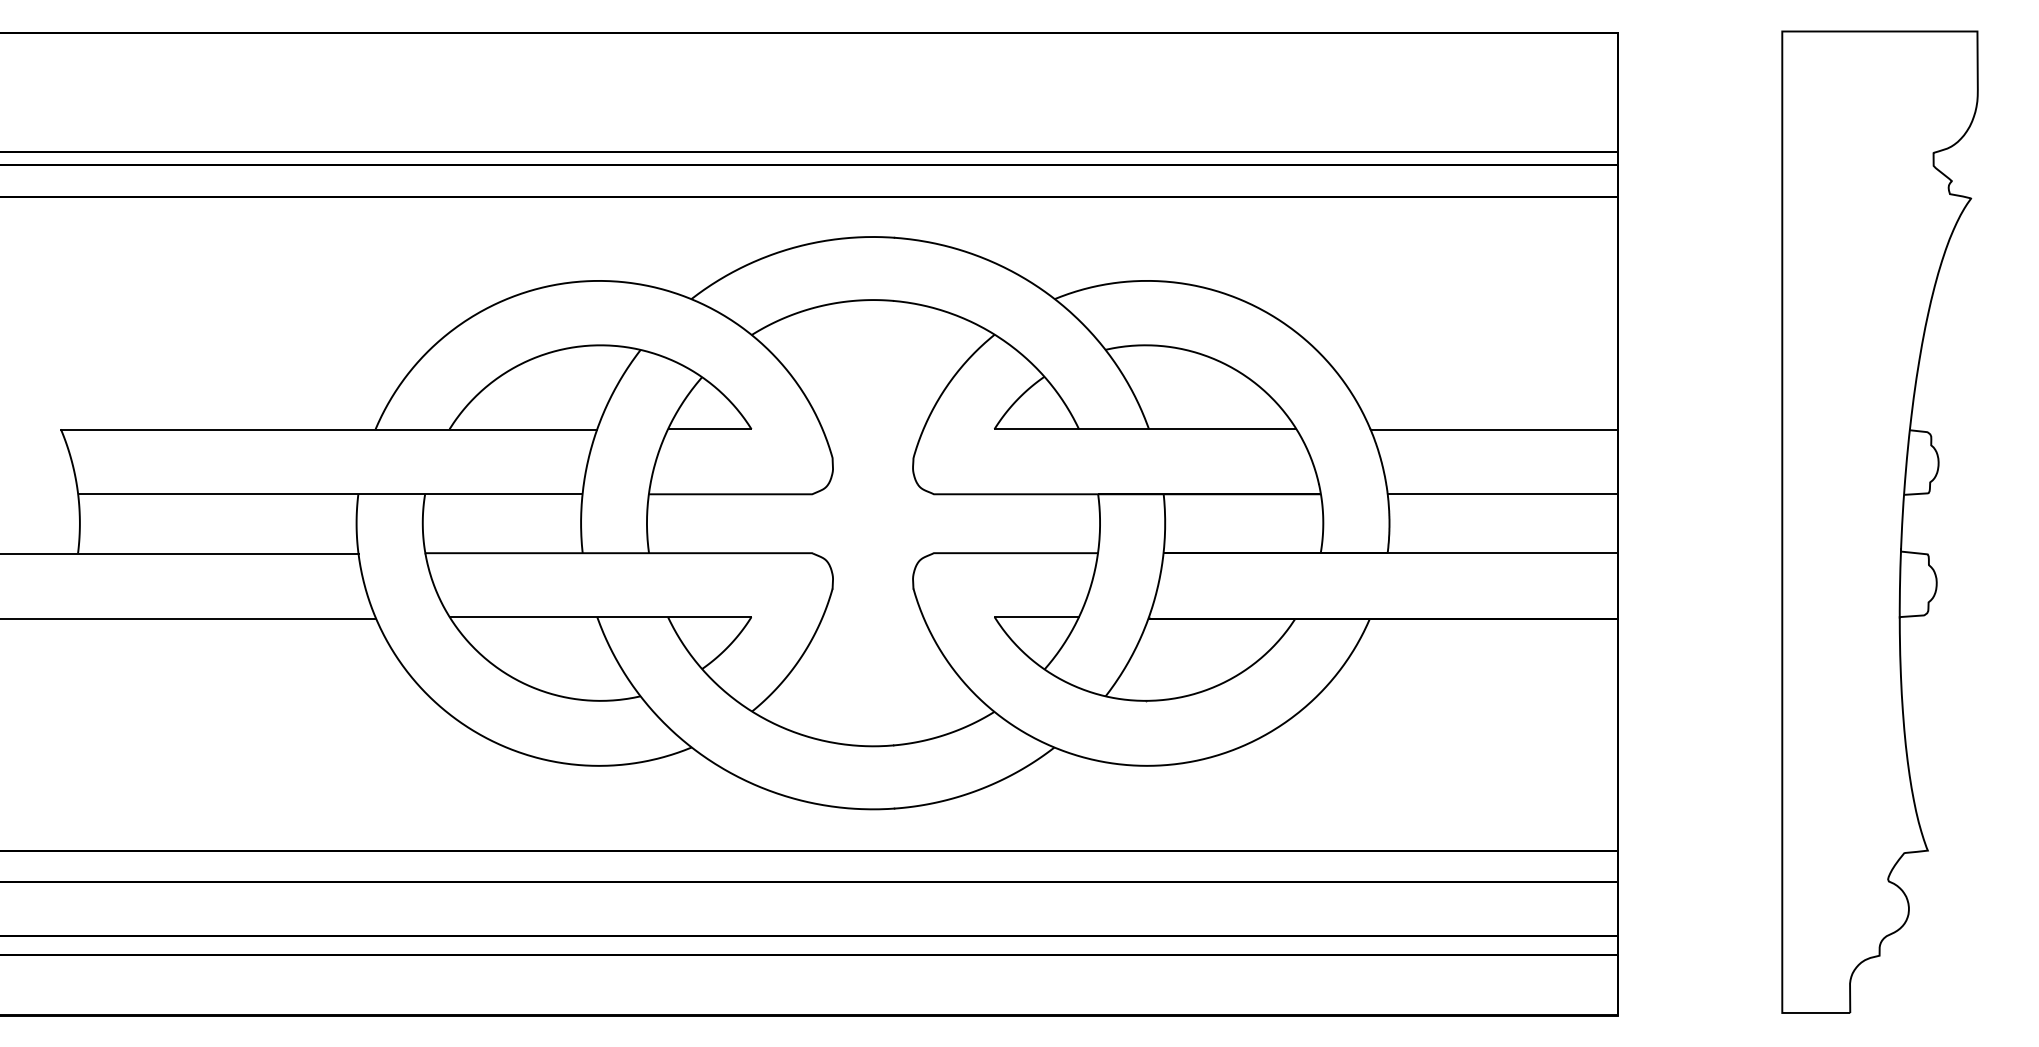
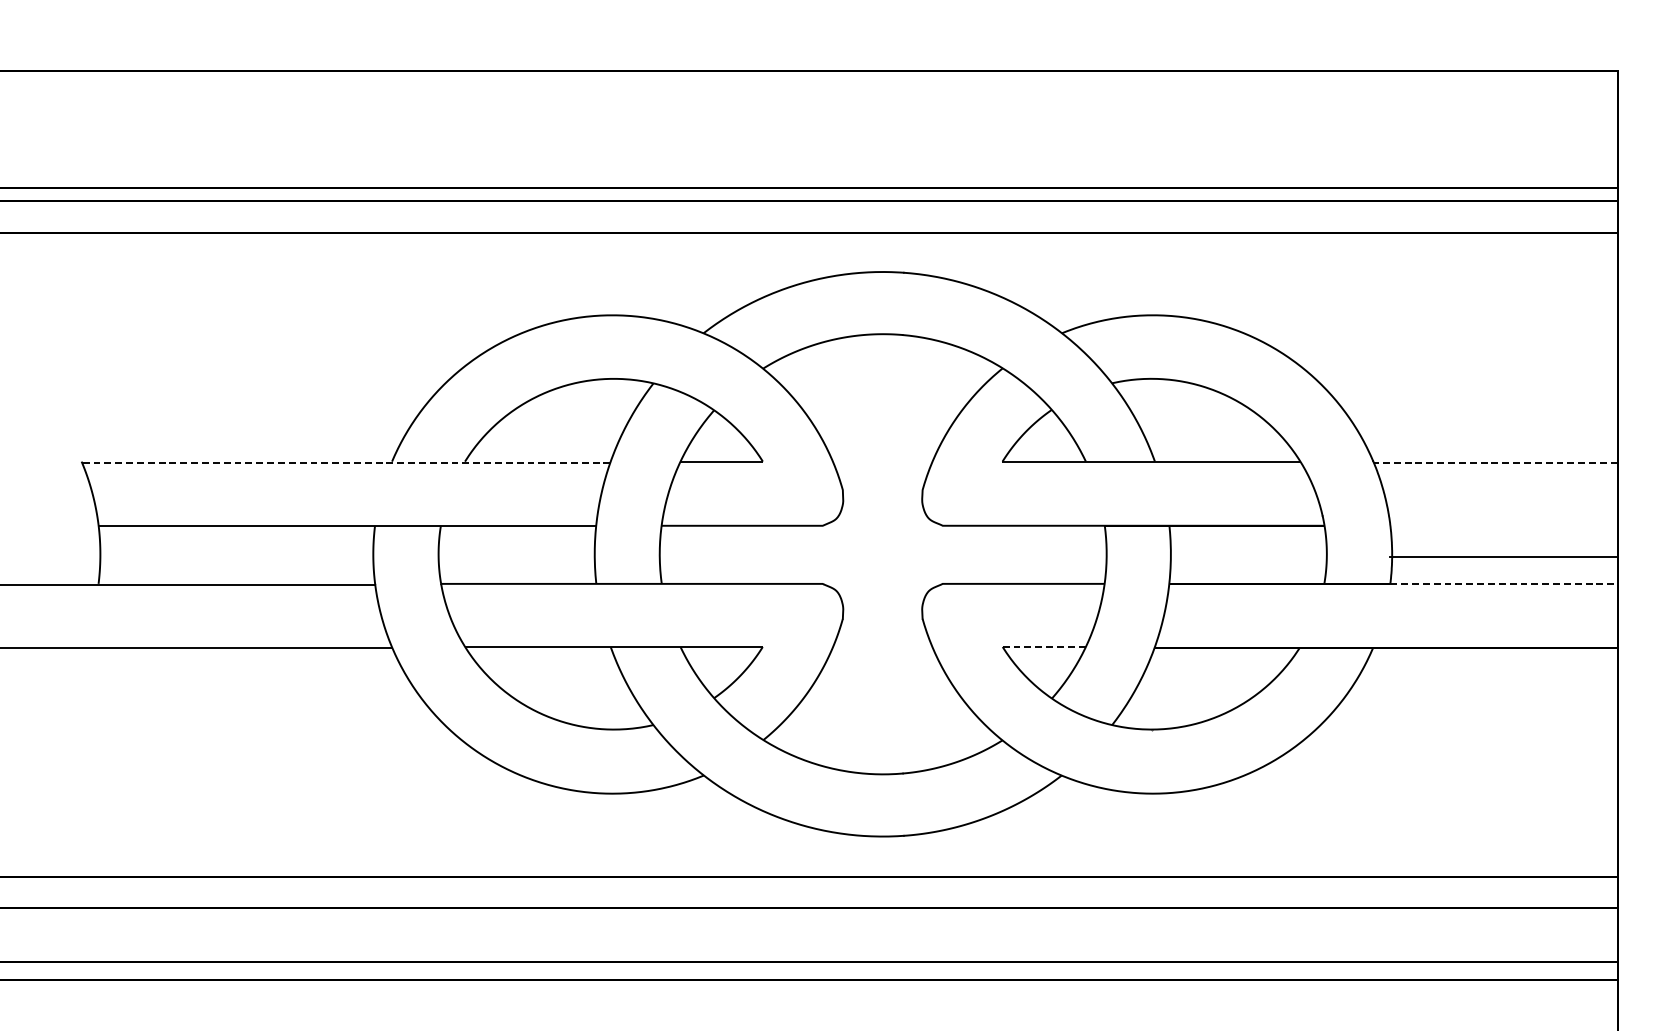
line: (329, 430) -> (346, 462), solid -> dashed
line: (1494, 430) -> (1495, 462), solid -> dashed
line: (1502, 494) -> (1503, 557), moved
line: (1503, 553) -> (1504, 584), solid -> dashed
line: (1037, 617) -> (1044, 647), solid -> dashed

